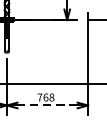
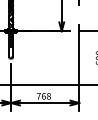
line: (46, 106) -> (44, 103), dashed -> solid

